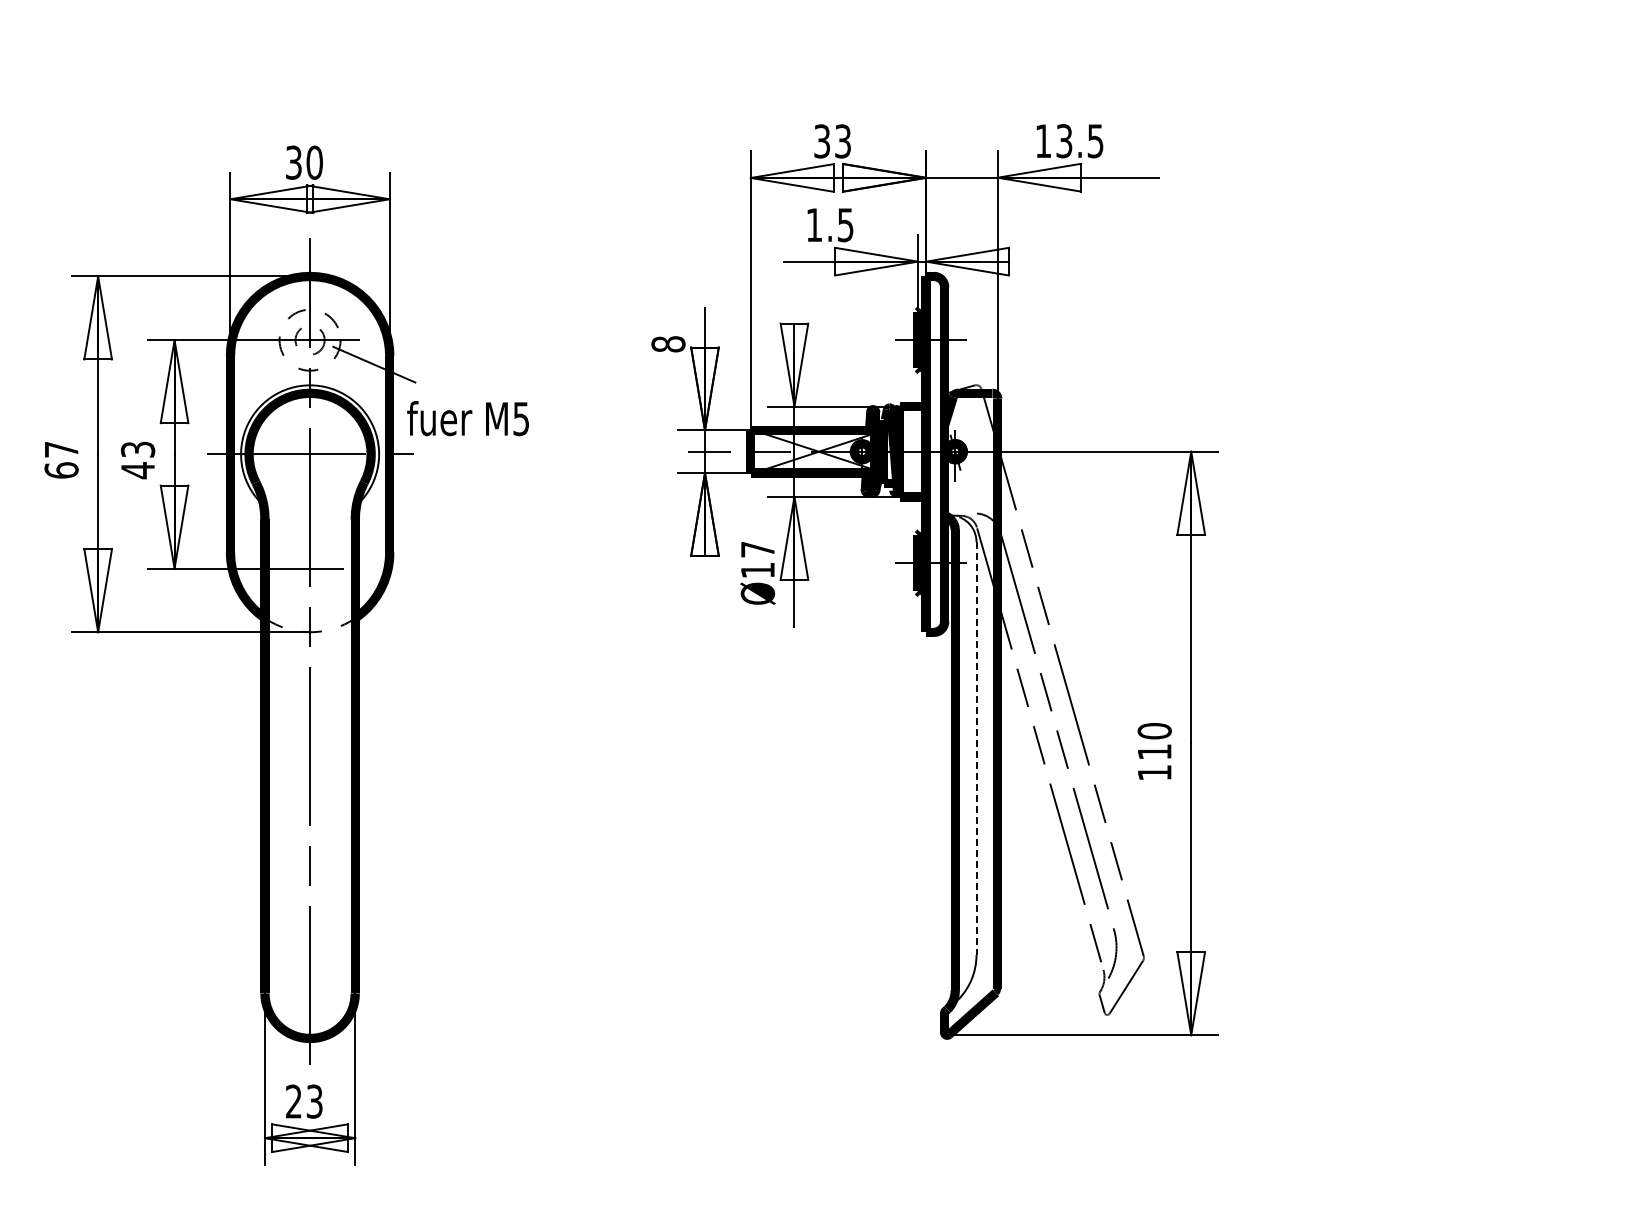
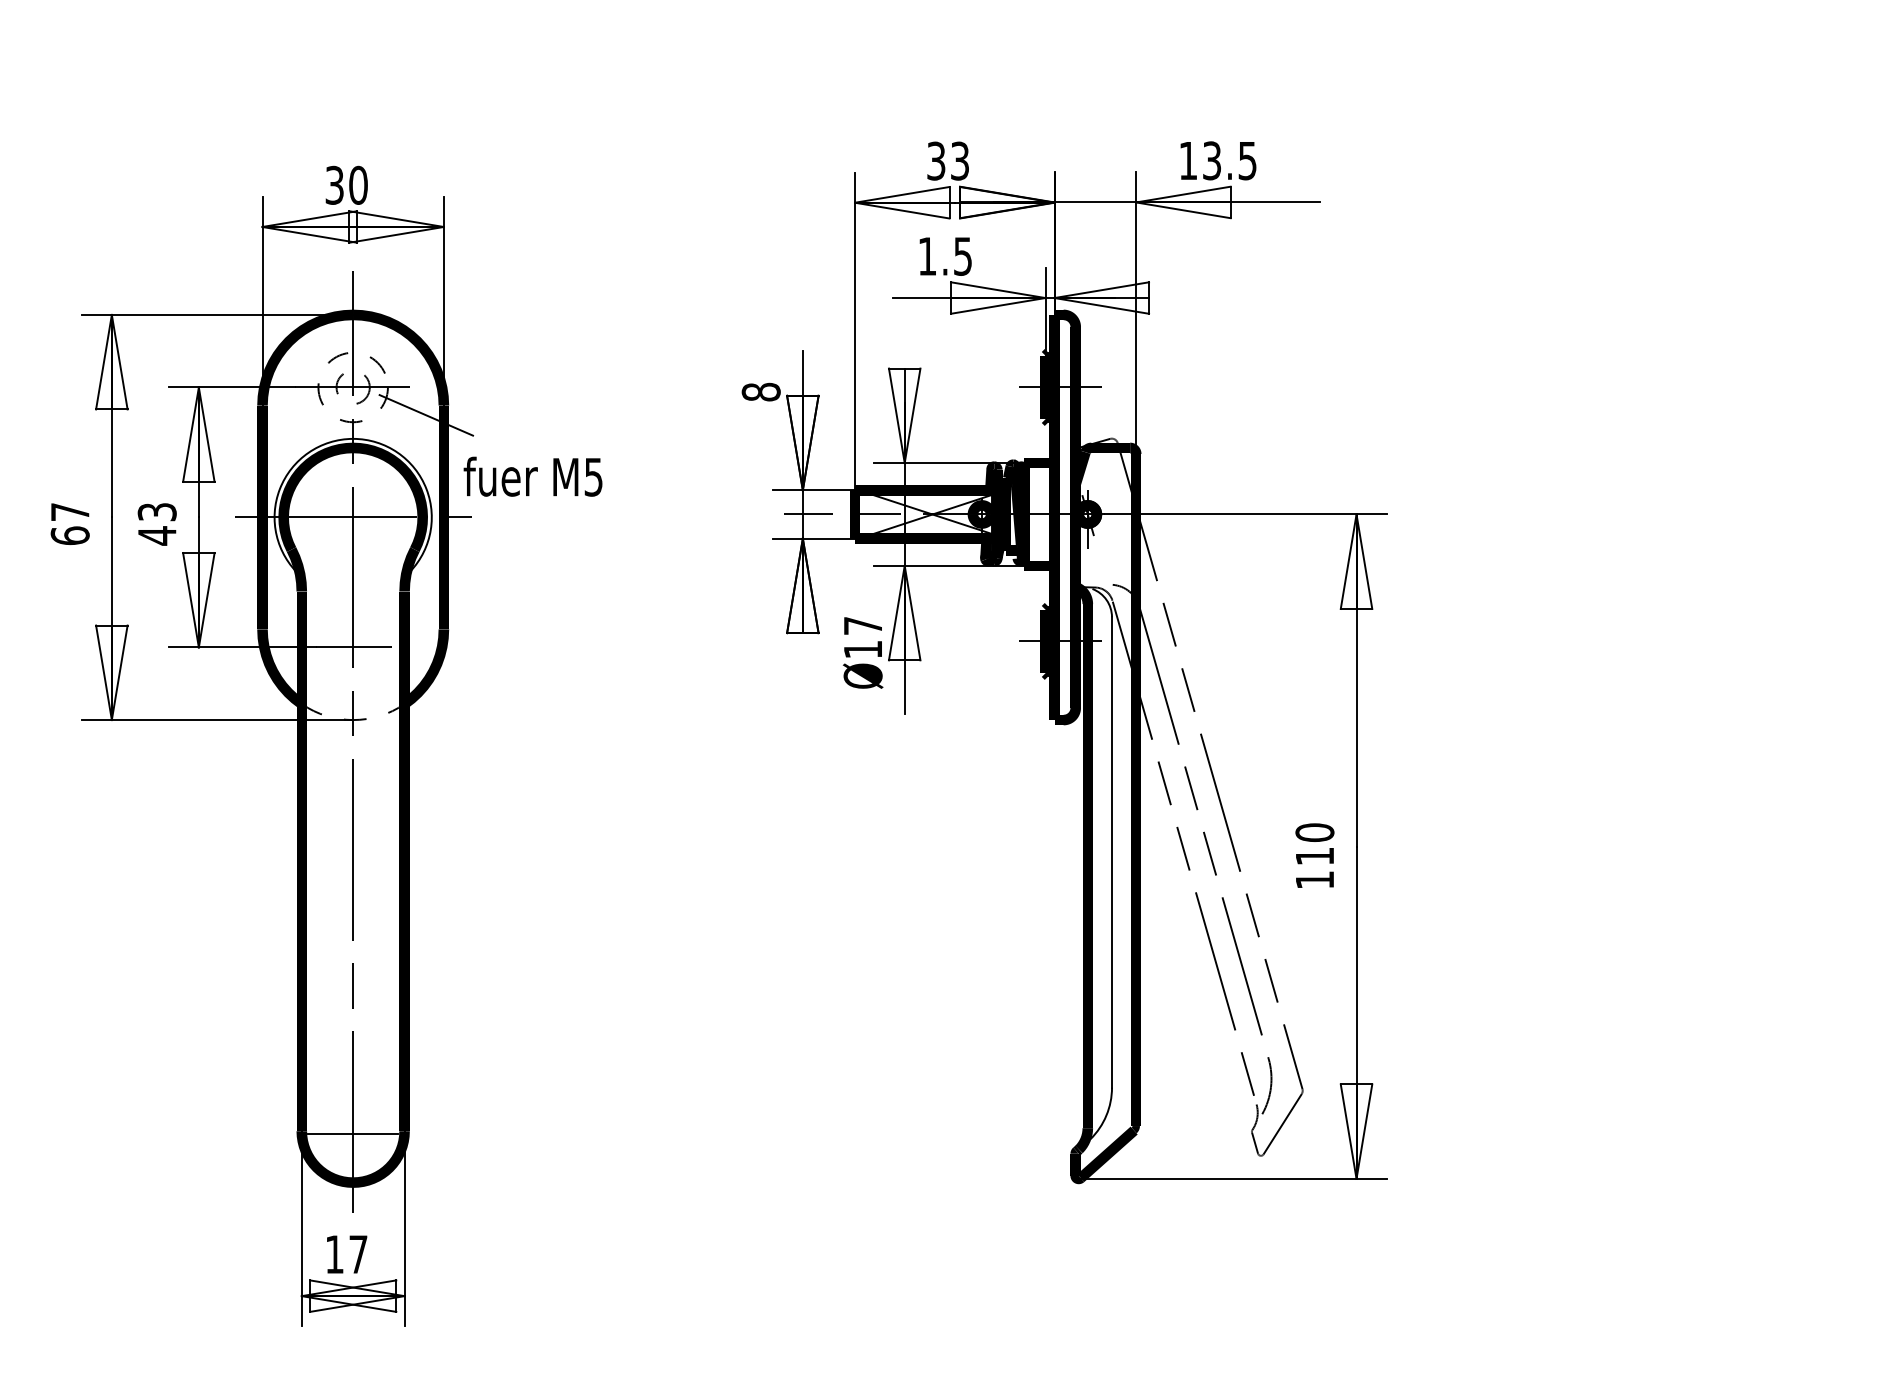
line: (976, 748) -> (1112, 852), dashed -> solid
line: (309, 995) -> (352, 1133), added
text: (304, 1101) -> (346, 1254), 23 -> 17

